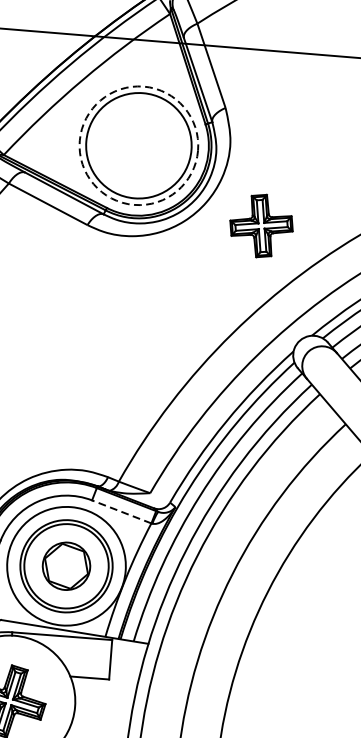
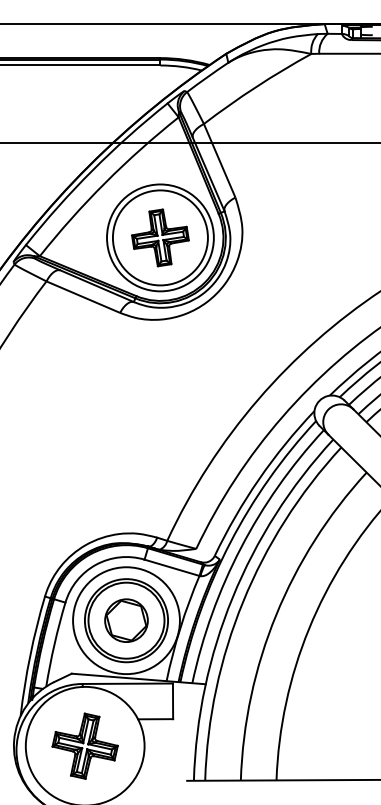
circle: (139, 145) -> (160, 237), dashed -> solid
part: (261, 225) -> (160, 237), moved
line: (122, 511) -> (172, 567), dashed -> solid

